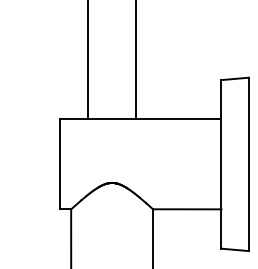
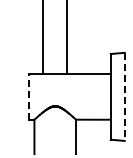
line: (59, 163) -> (28, 96), solid -> dashed
line: (248, 165) -> (124, 97), solid -> dashed

